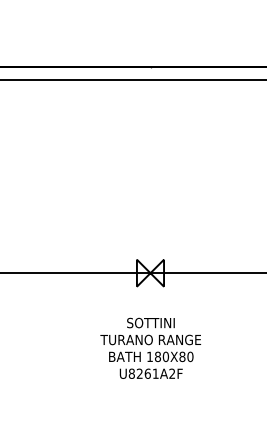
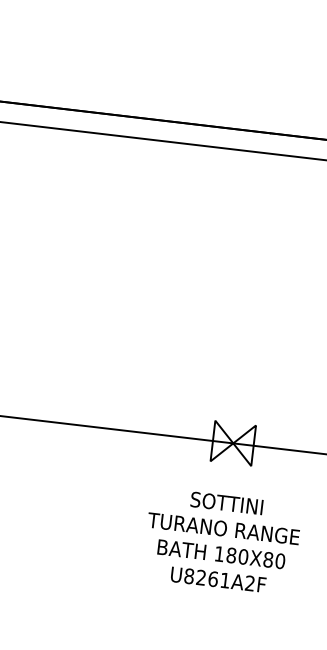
text: (150, 347) -> (221, 540), moved

